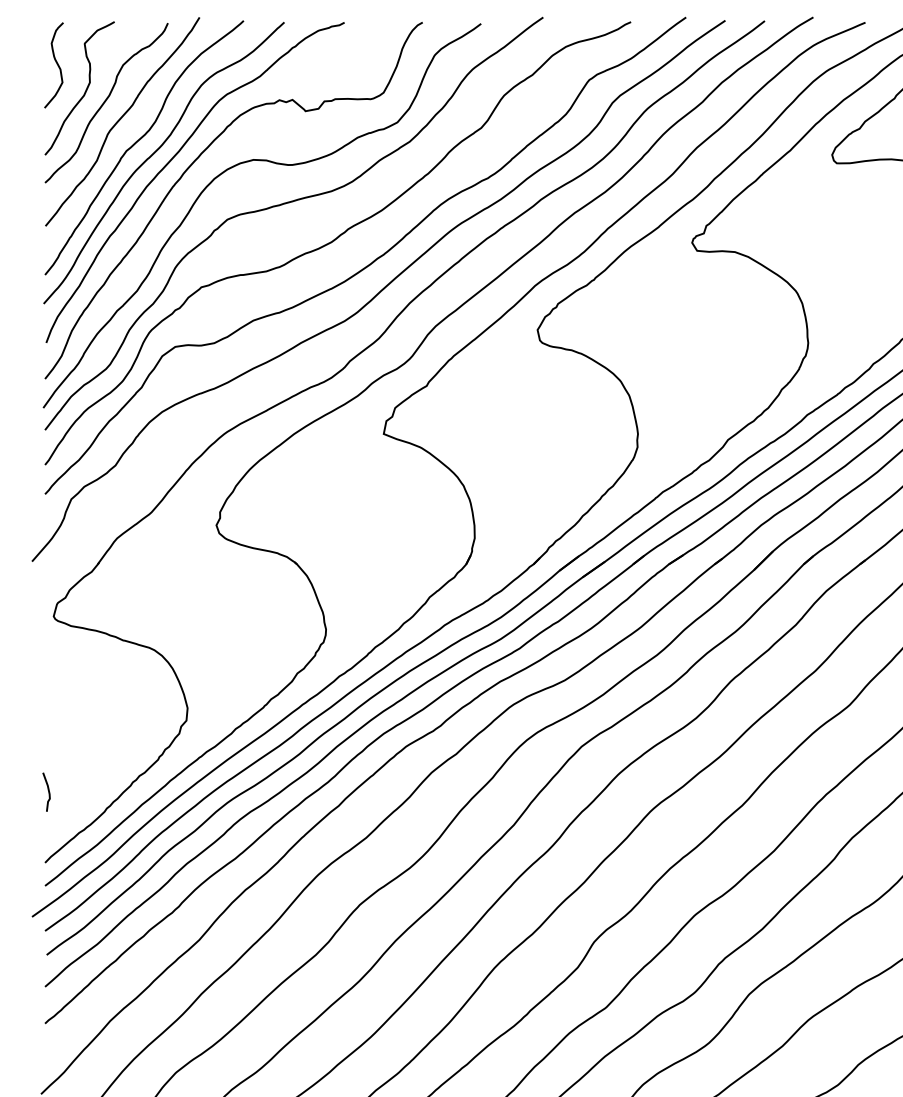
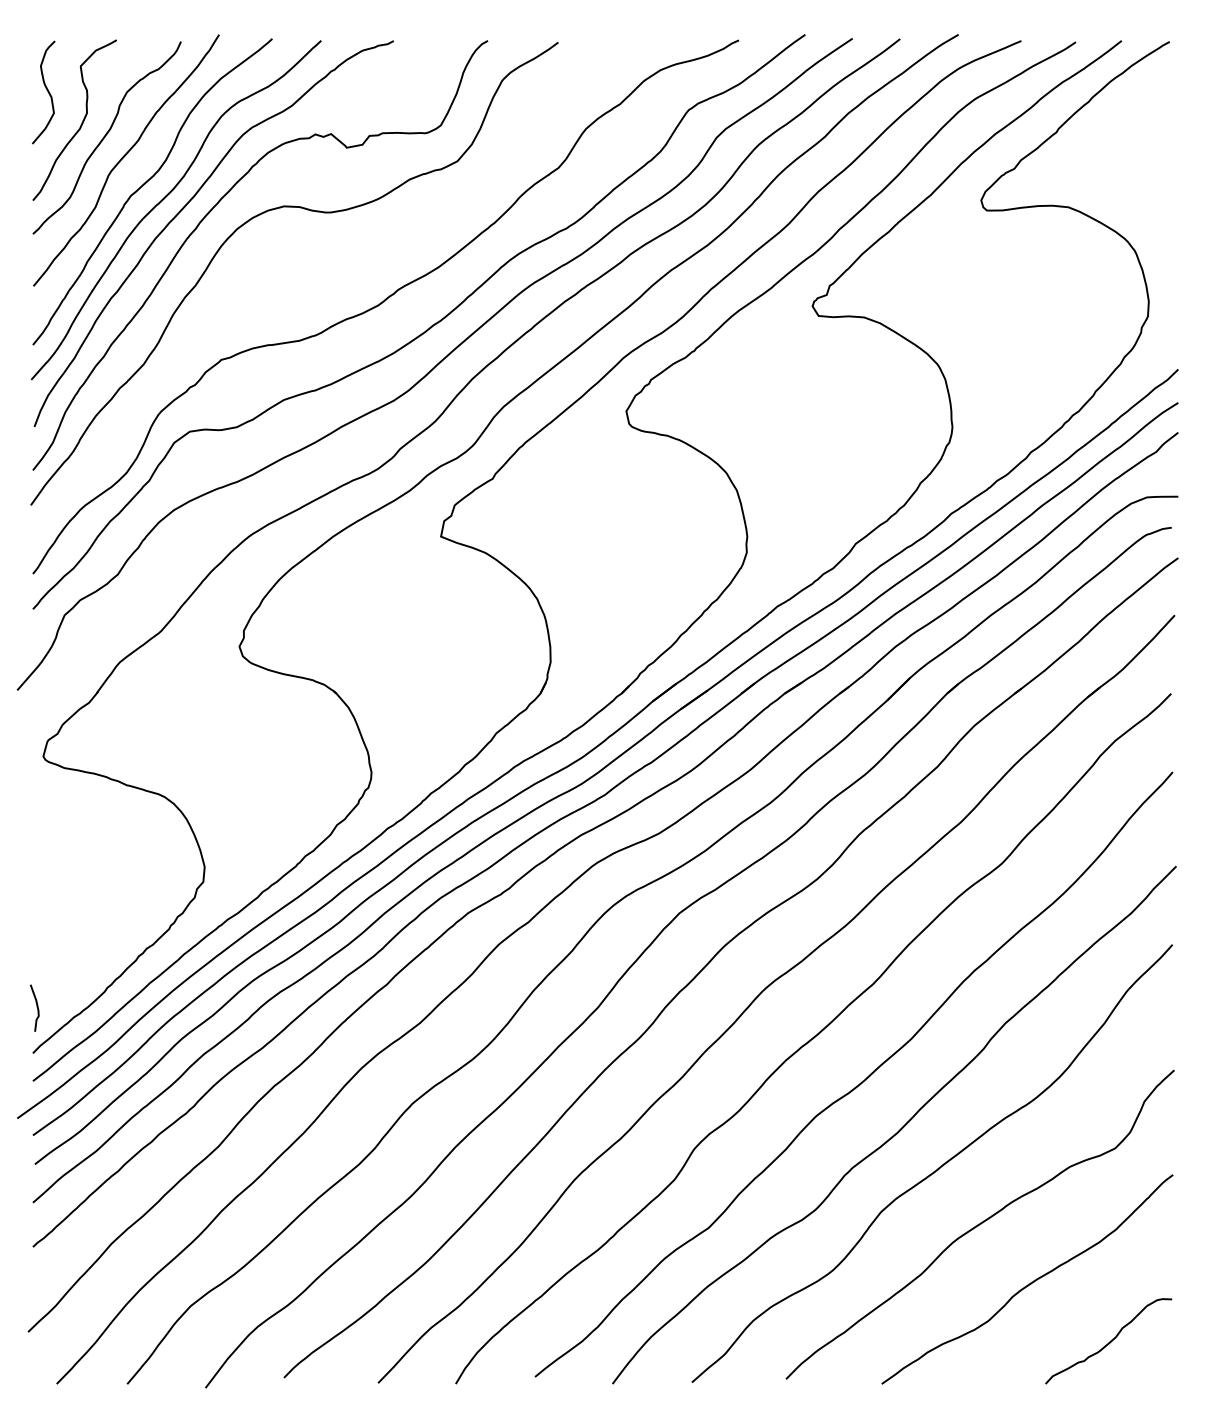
curve: (287, 203) -> (324, 259), removed
curve: (48, 791) -> (36, 1007), moved

